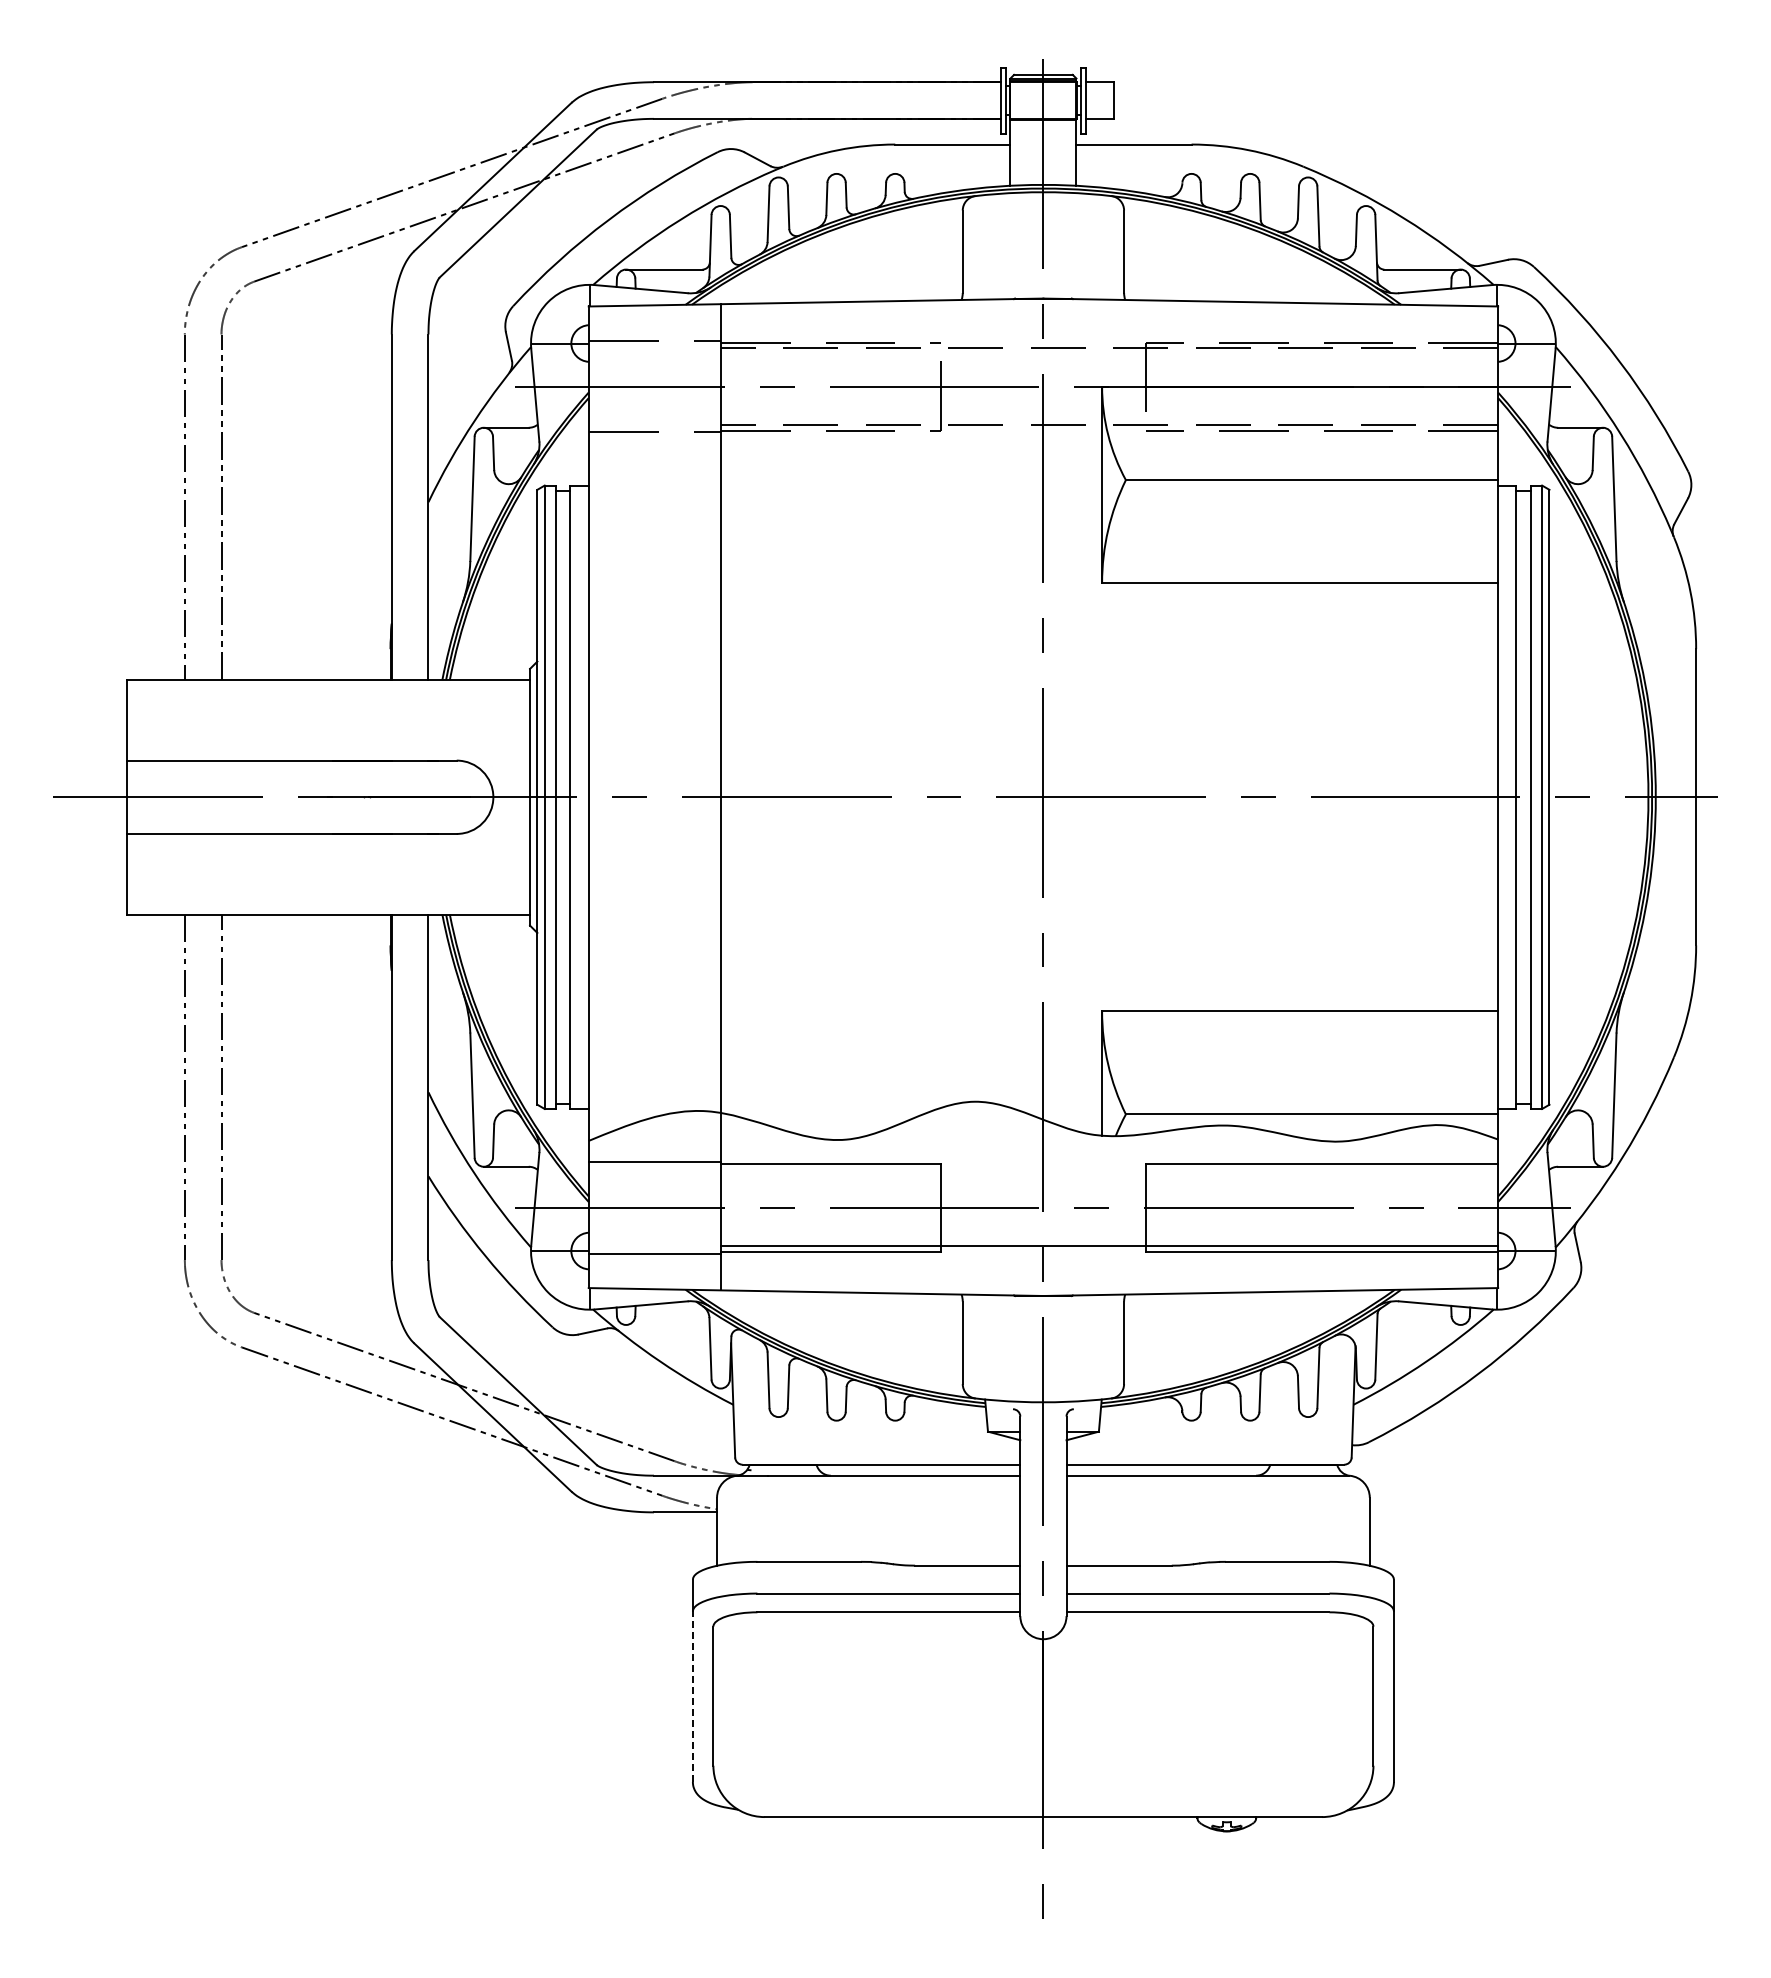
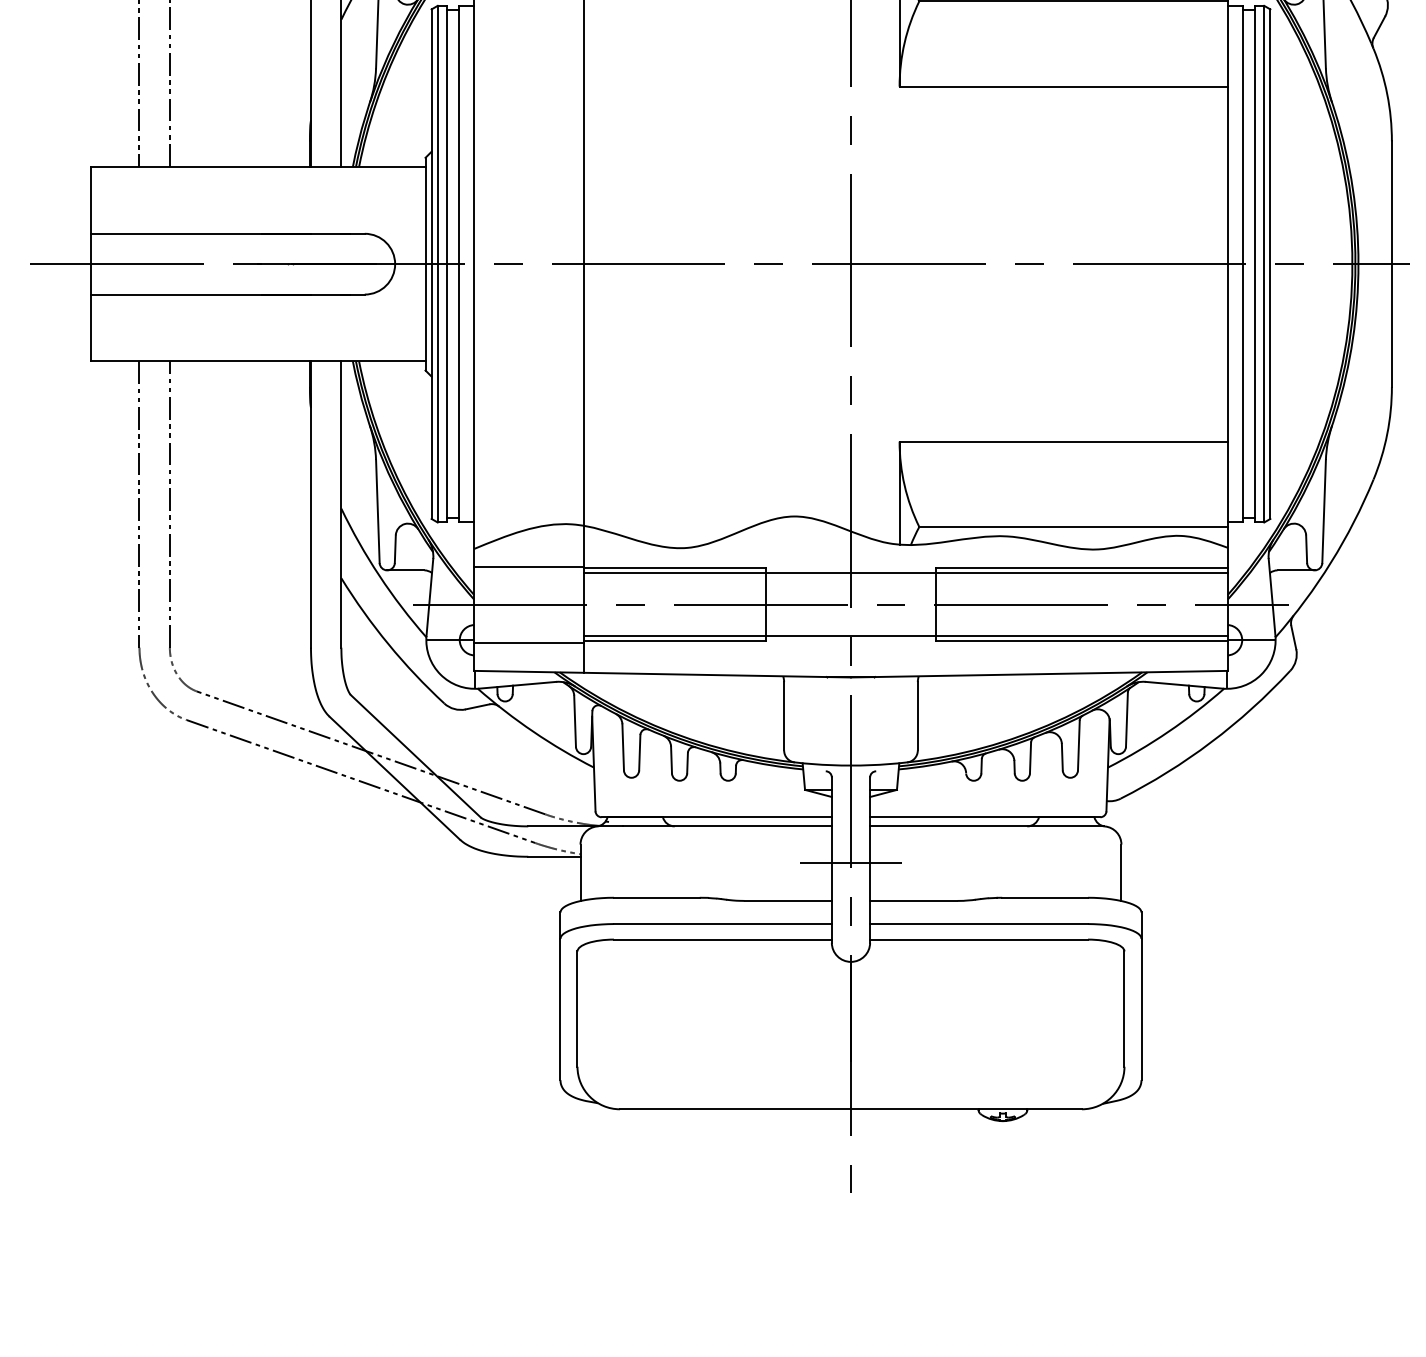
line: (1109, 1169) -> (905, 572), added
line: (1043, 1519) -> (851, 862), added
line: (692, 1696) -> (560, 1009), dashed -> solid

